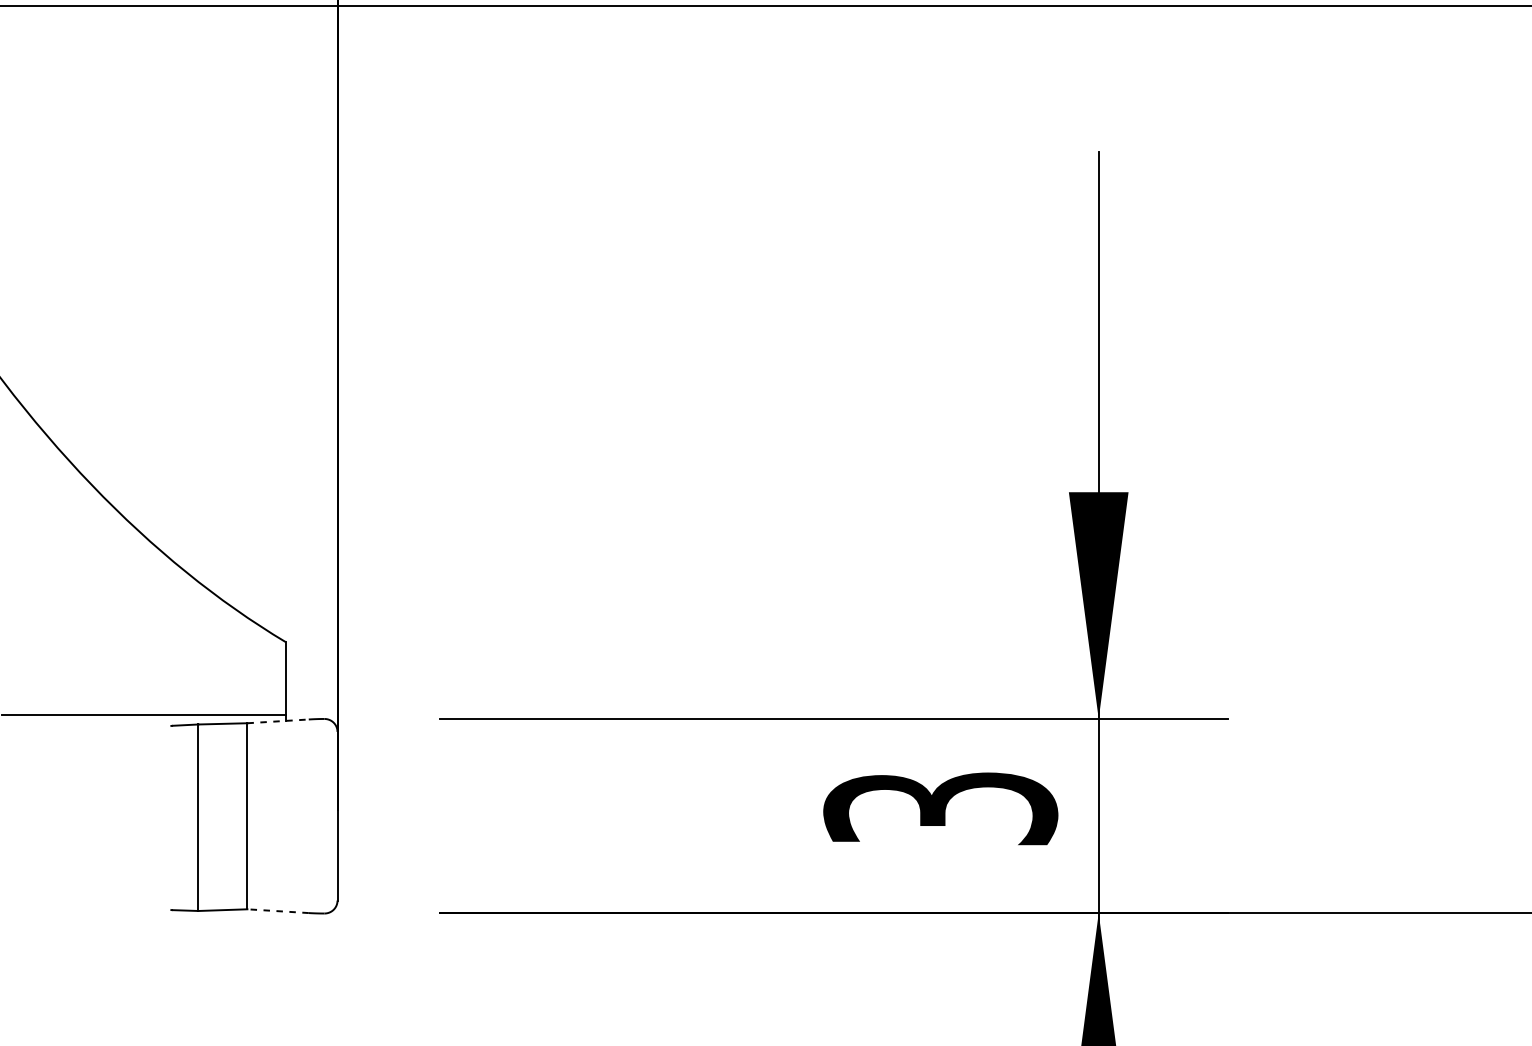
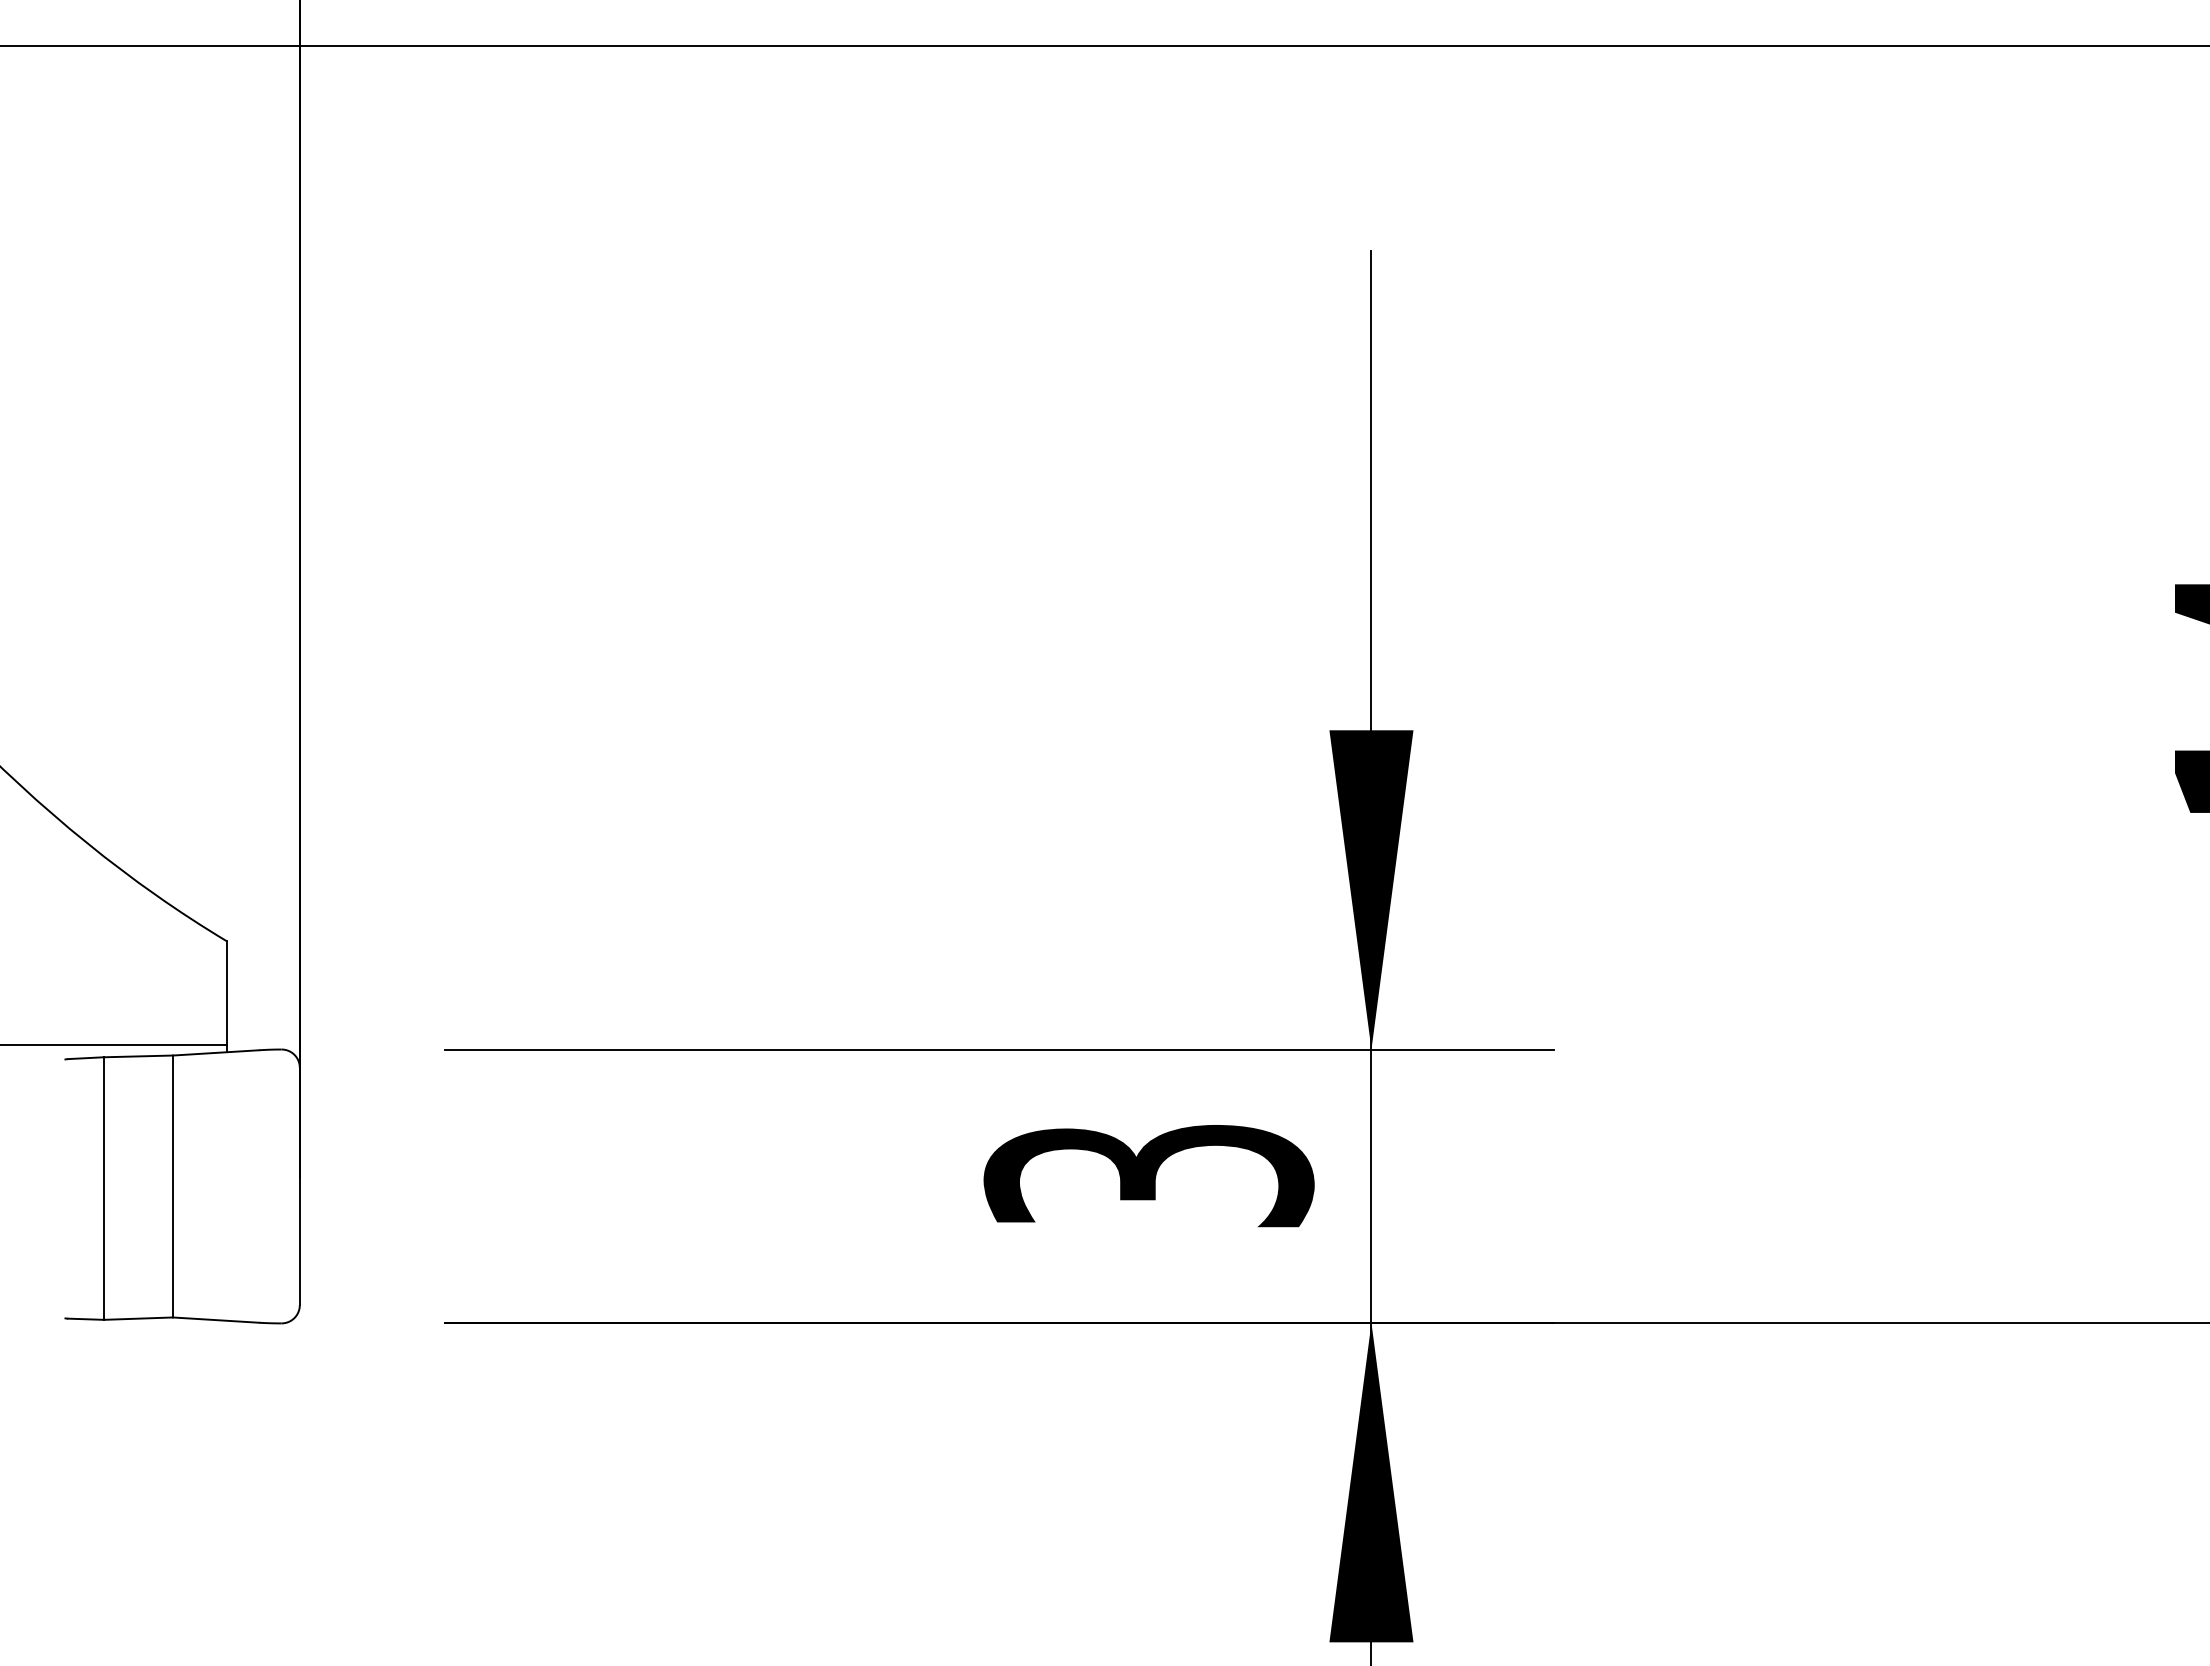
line: (278, 721) -> (216, 1052), dashed -> solid
line: (277, 911) -> (215, 1320), dashed -> solid

